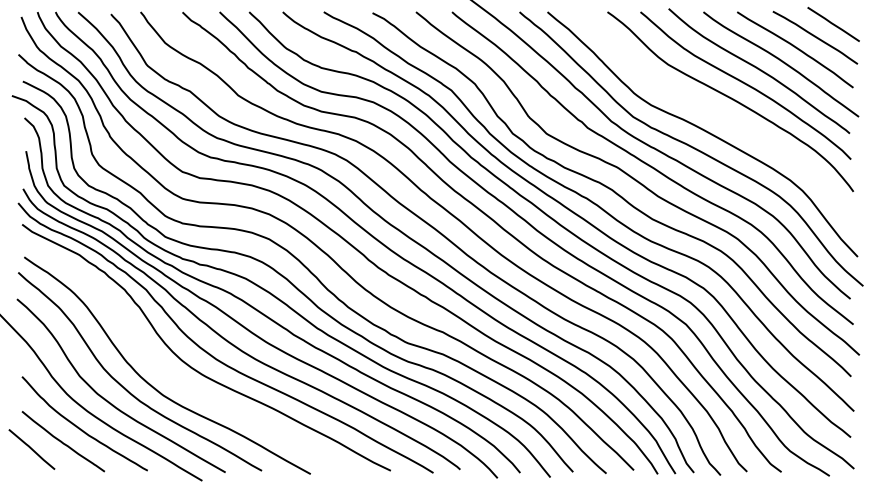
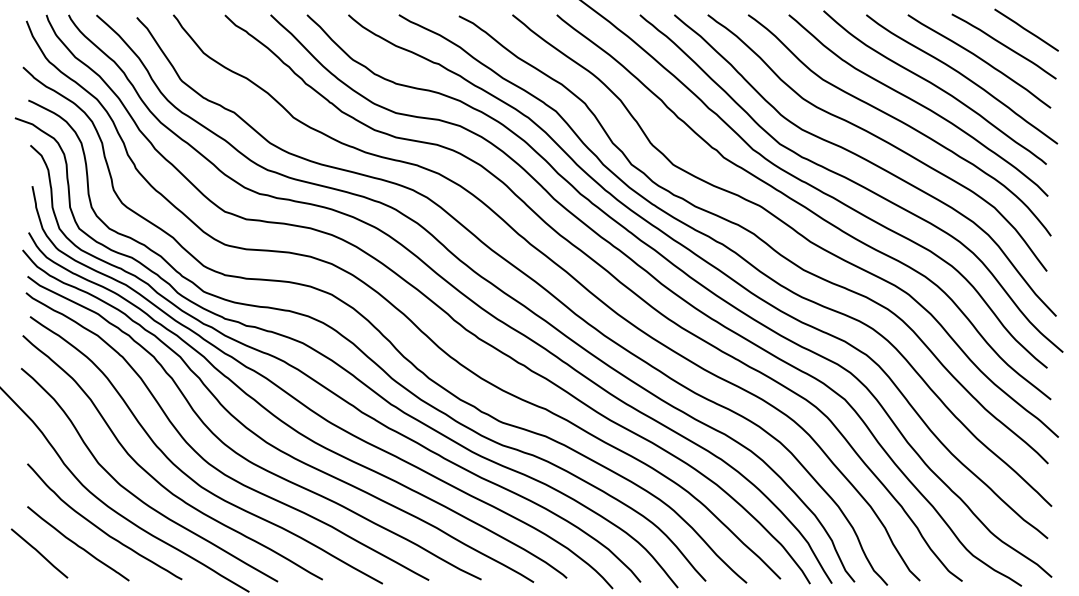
curve: (714, 113) -> (879, 139), added
curve: (166, 372) -> (205, 458), added

